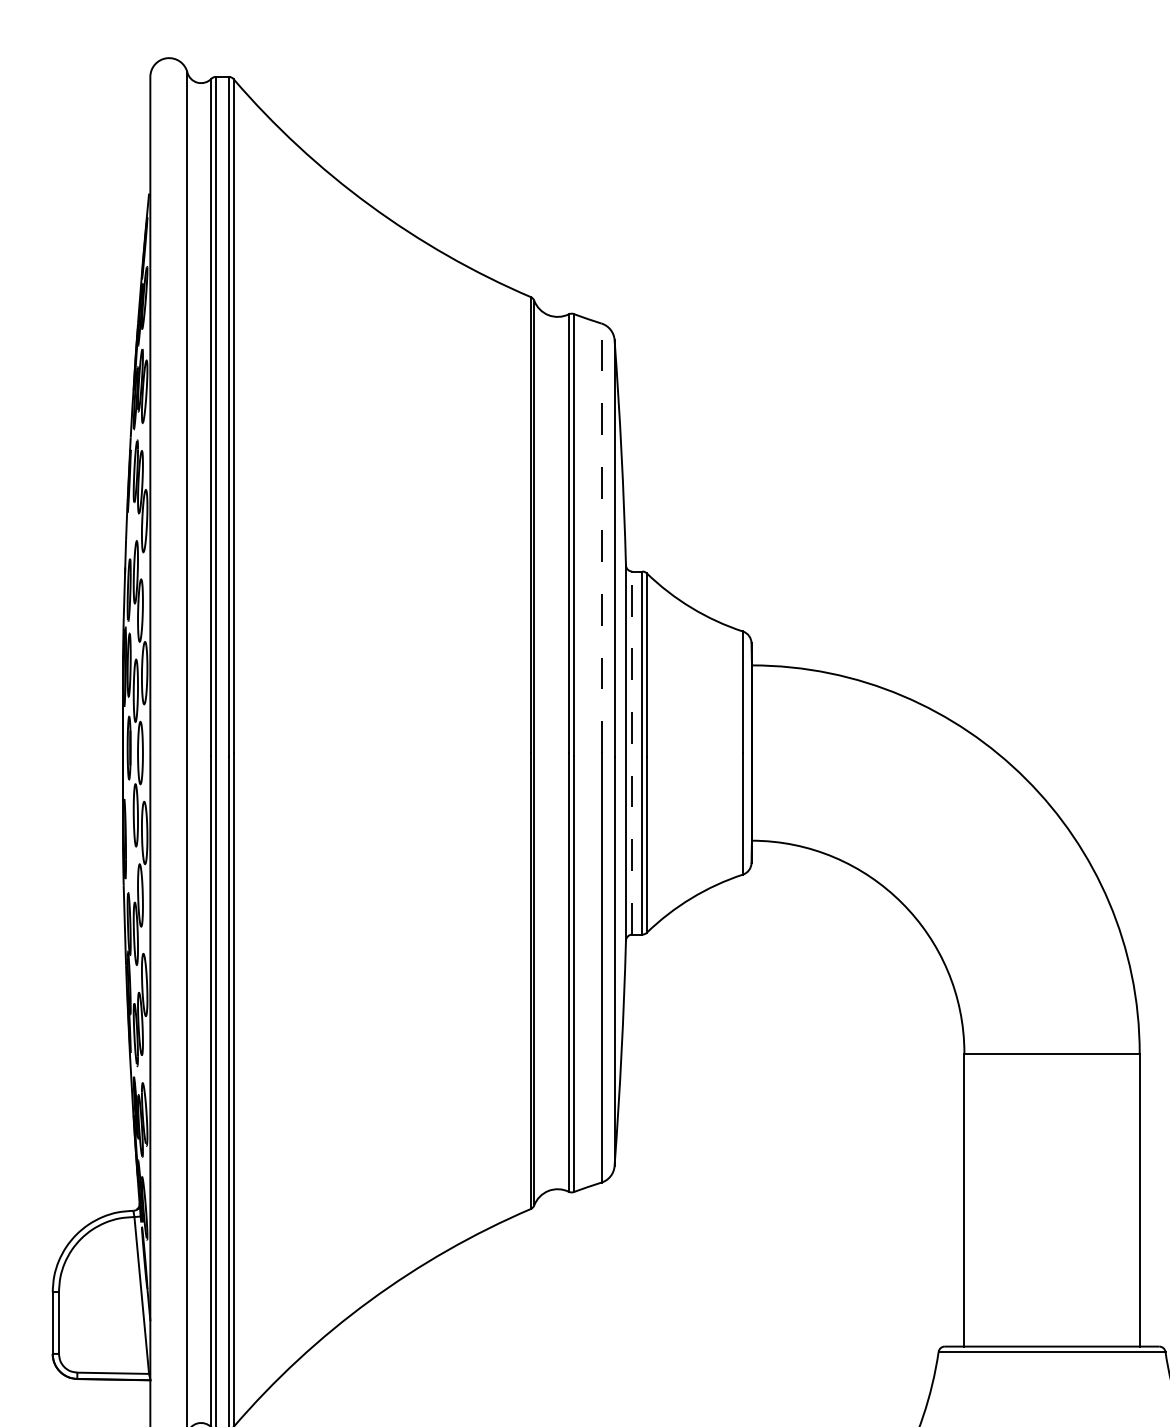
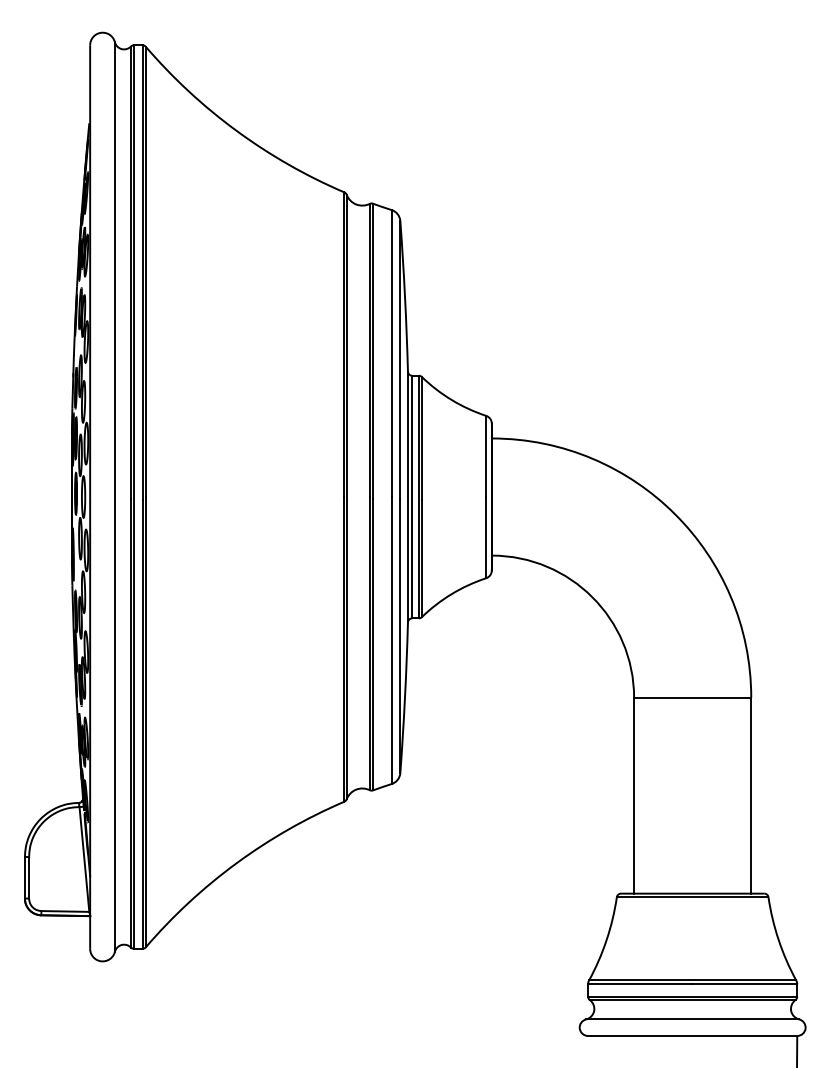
line: (601, 538) -> (391, 353), dashed -> solid
line: (632, 752) -> (412, 496), dashed -> solid

